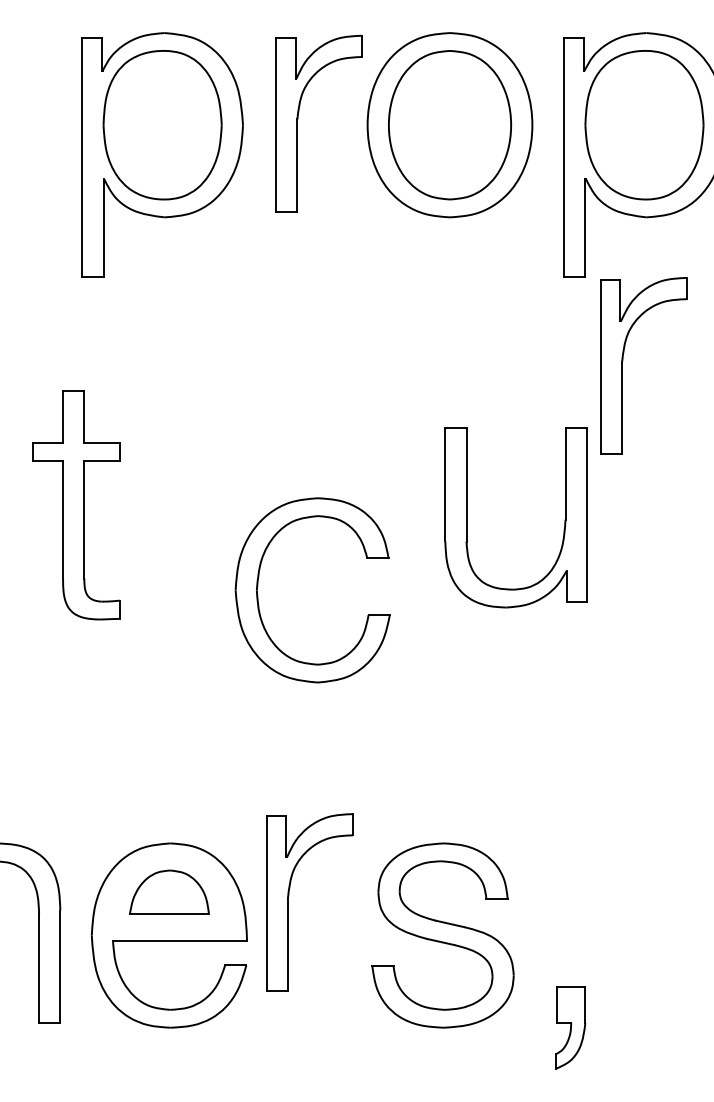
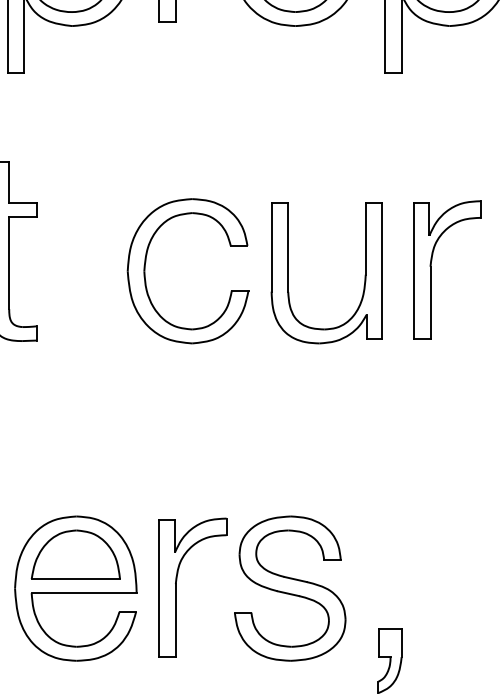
part: (623, 361) -> (431, 266), moved
part: (467, 517) -> (288, 272), moved
part: (258, 586) -> (145, 268), moved
part: (169, 891) -> (75, 554), size x1.43
part: (289, 896) -> (176, 583), moved

